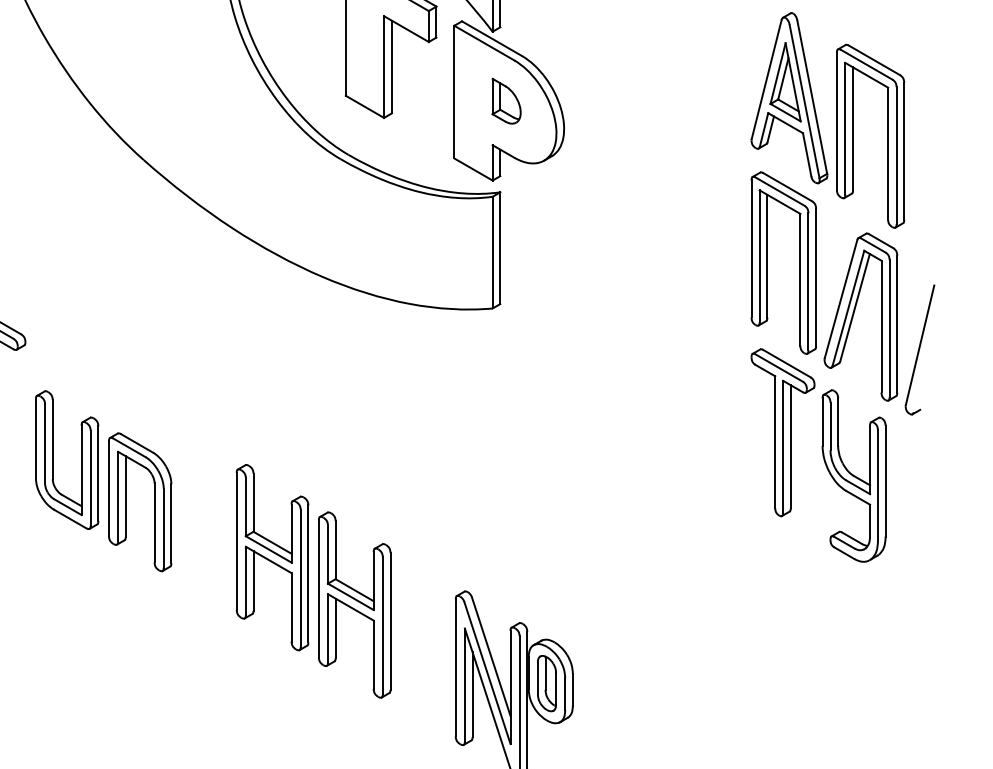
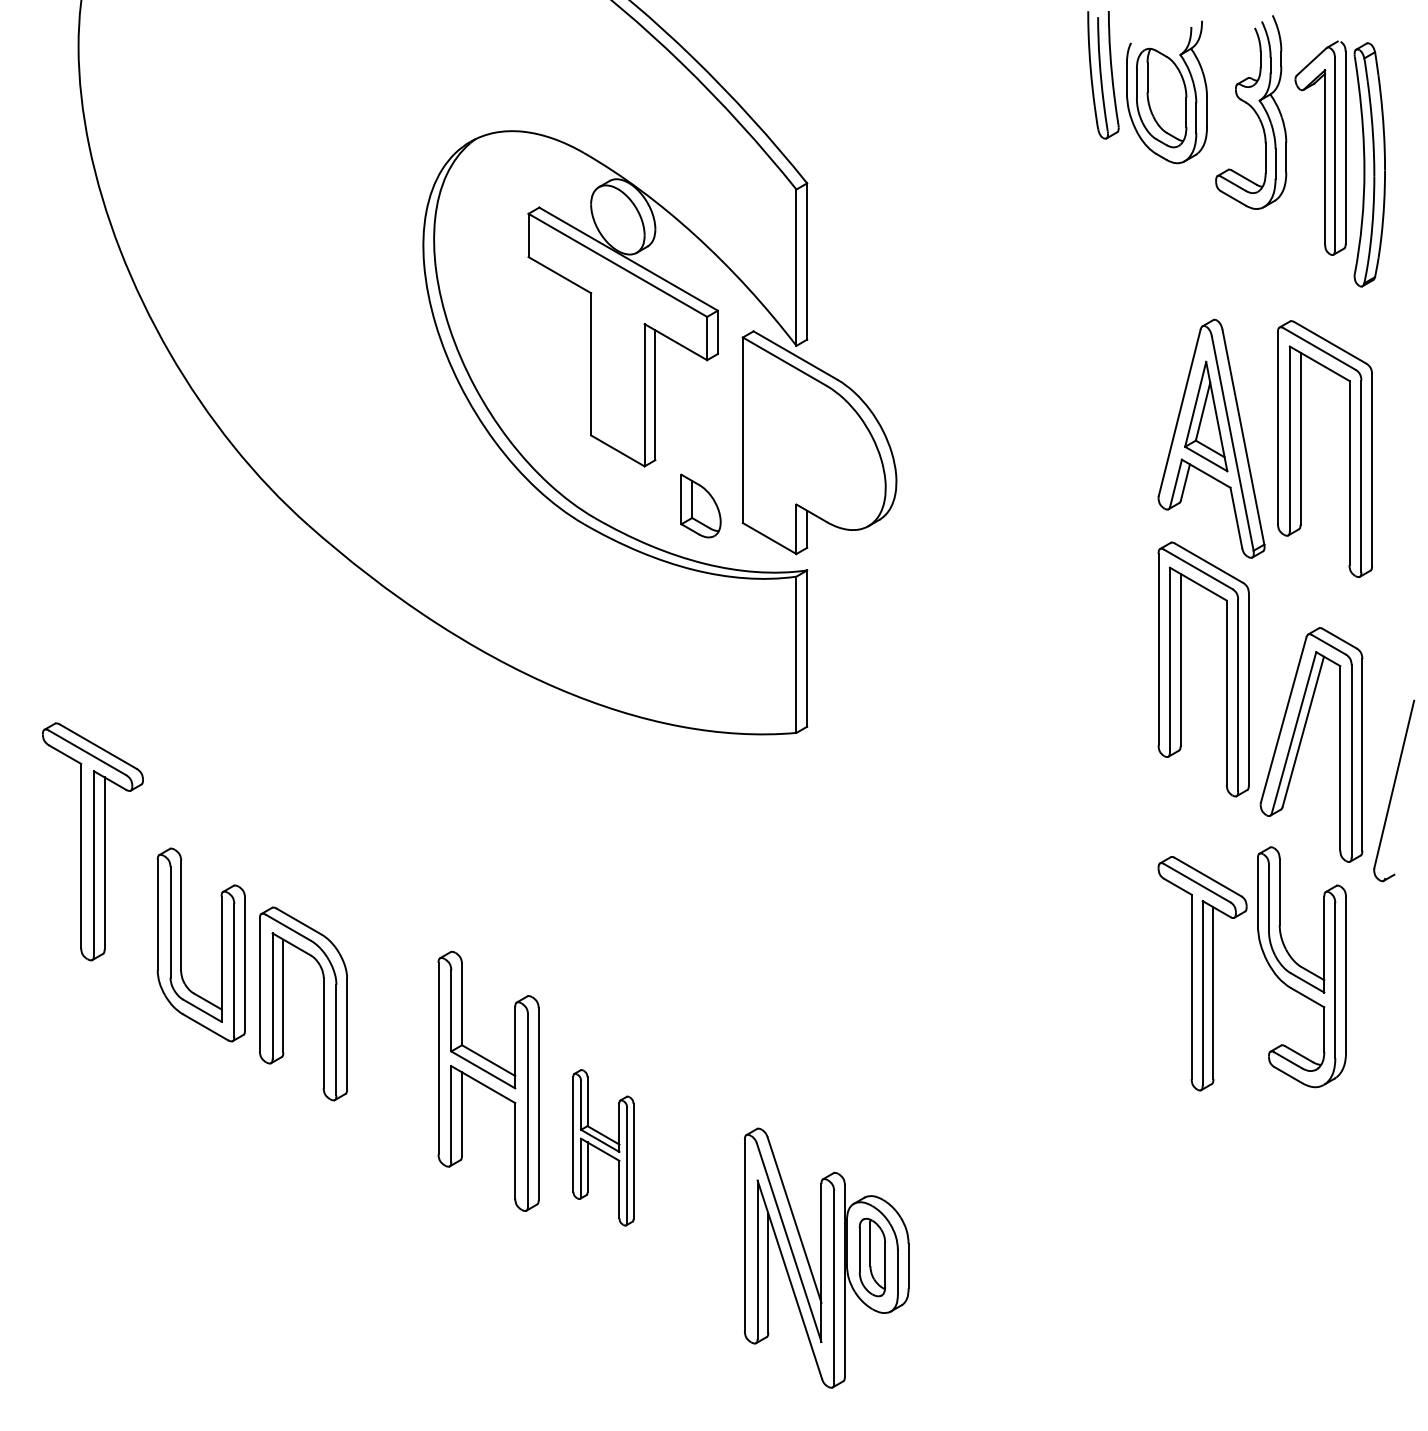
part: (506, 100) -> (700, 505), moved
part: (853, 135) -> (1301, 448), moved
part: (782, 432) -> (1202, 973), moved
part: (354, 604) -> (603, 1147), size x0.6

